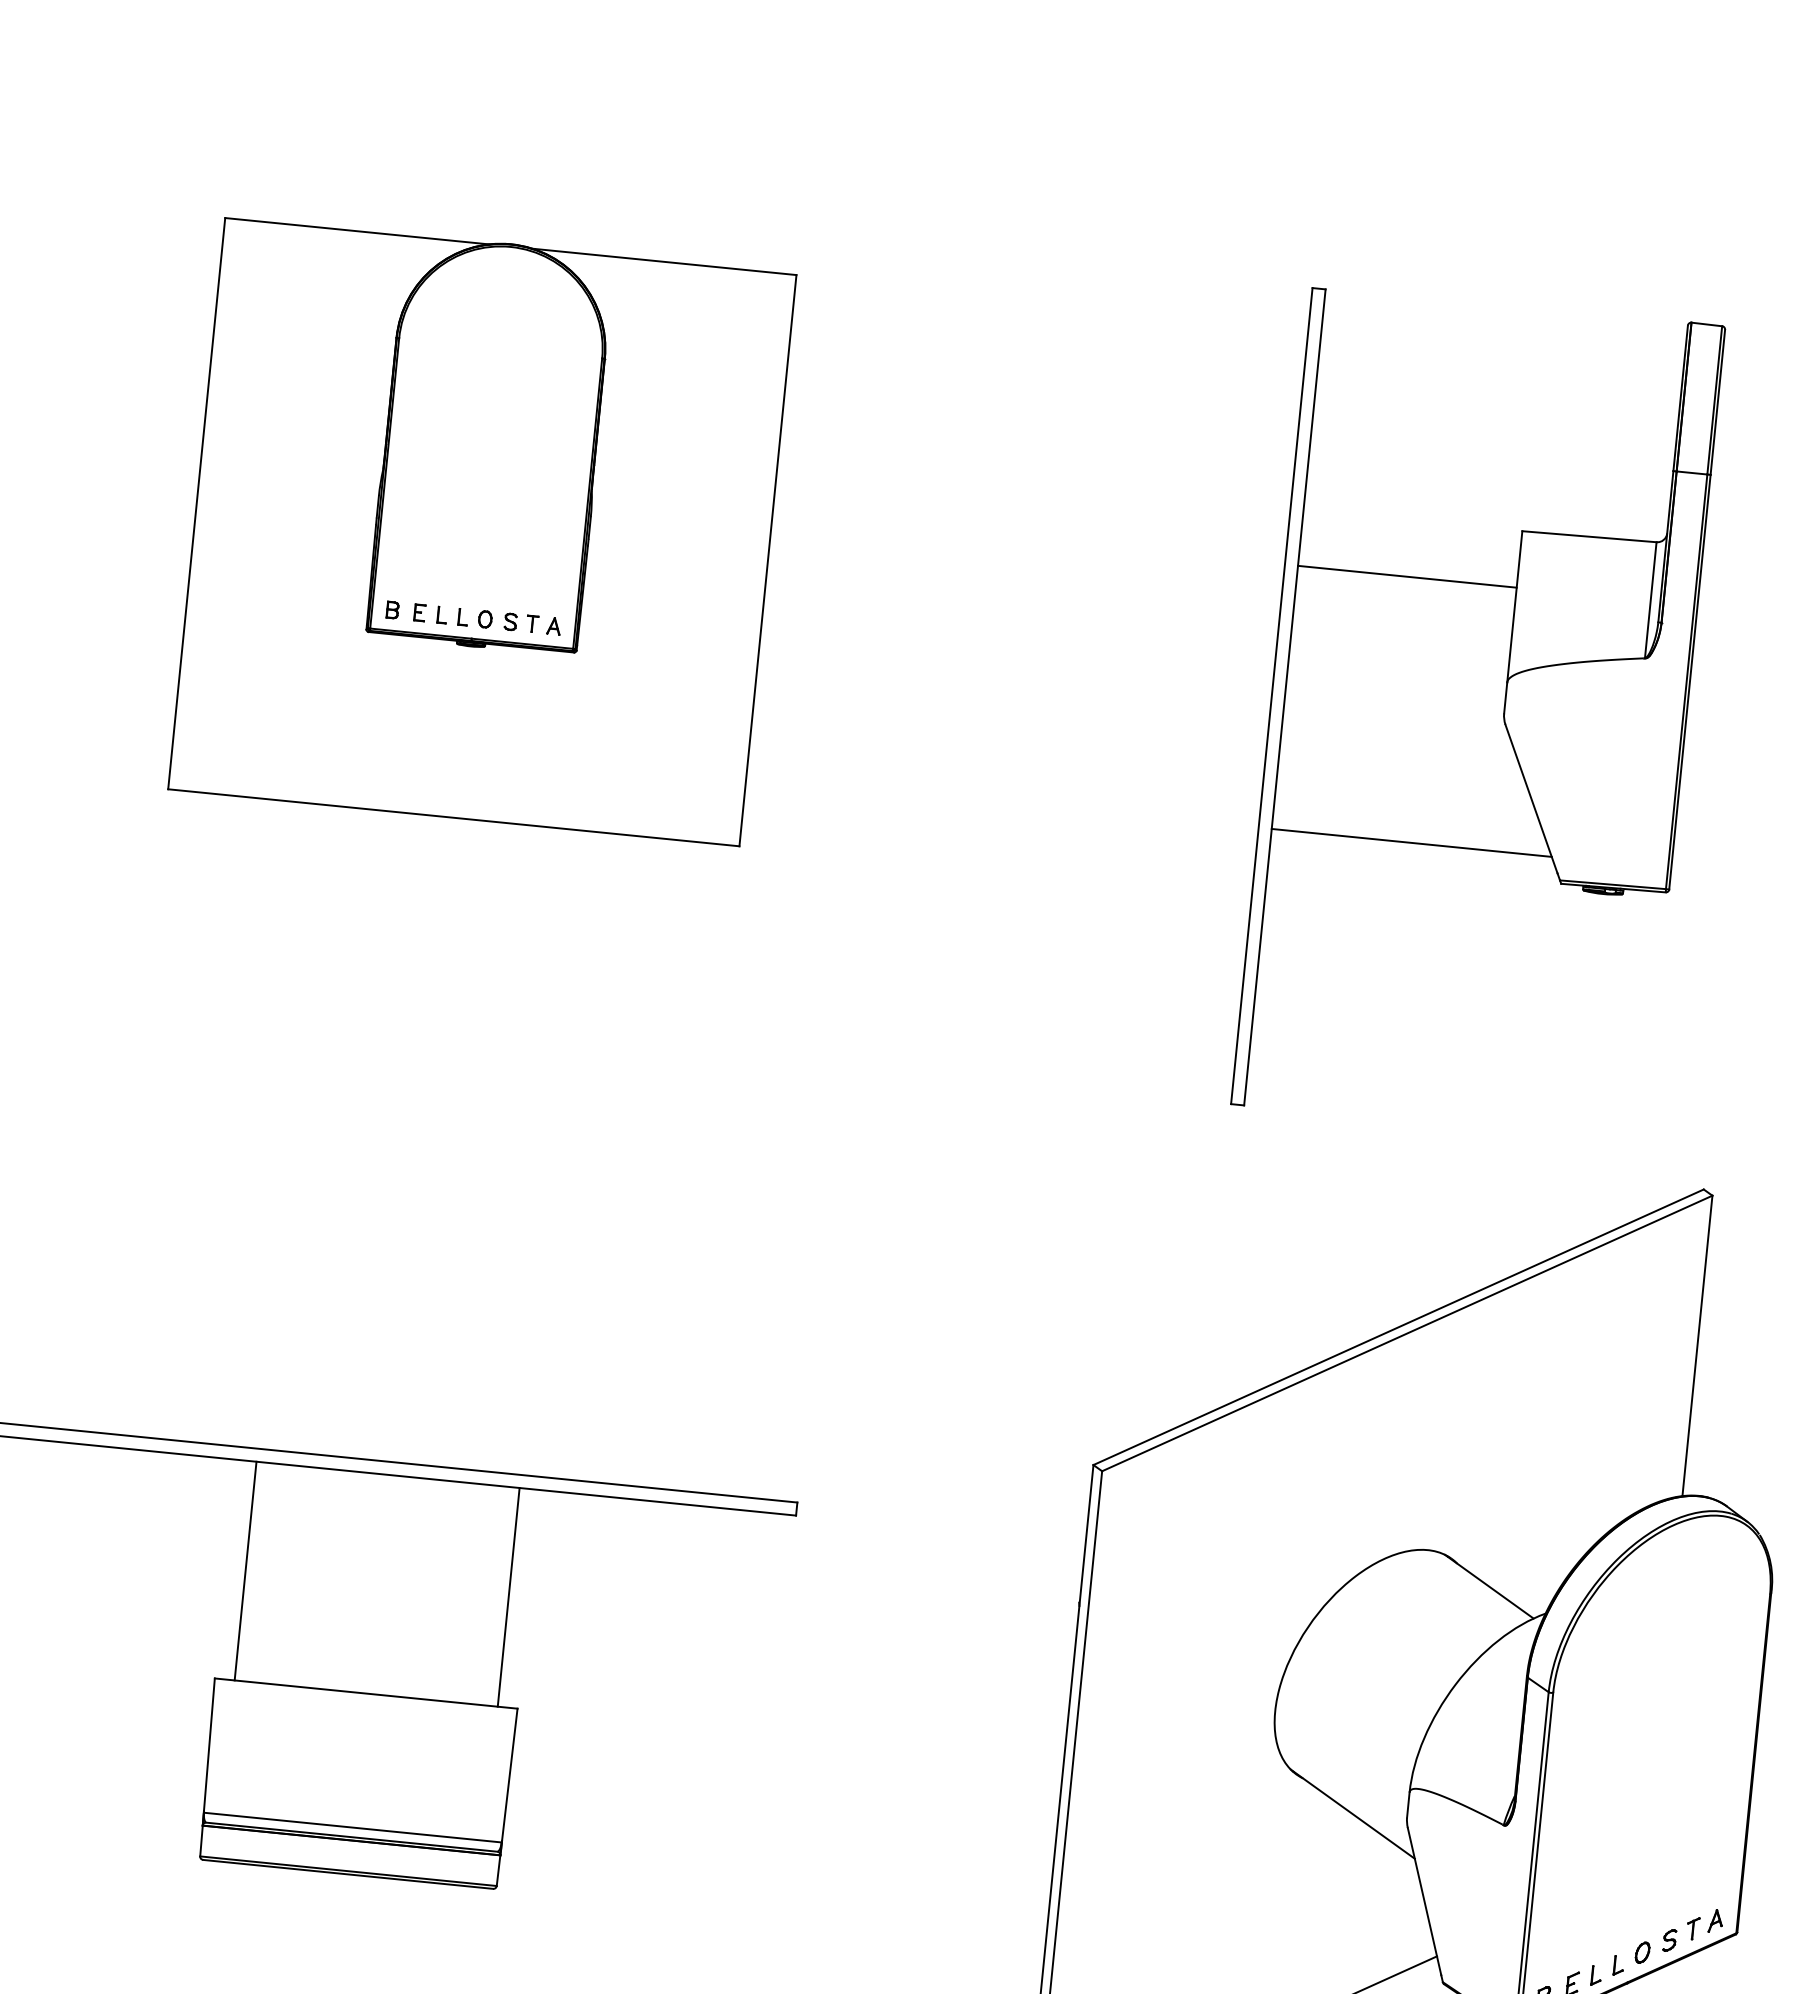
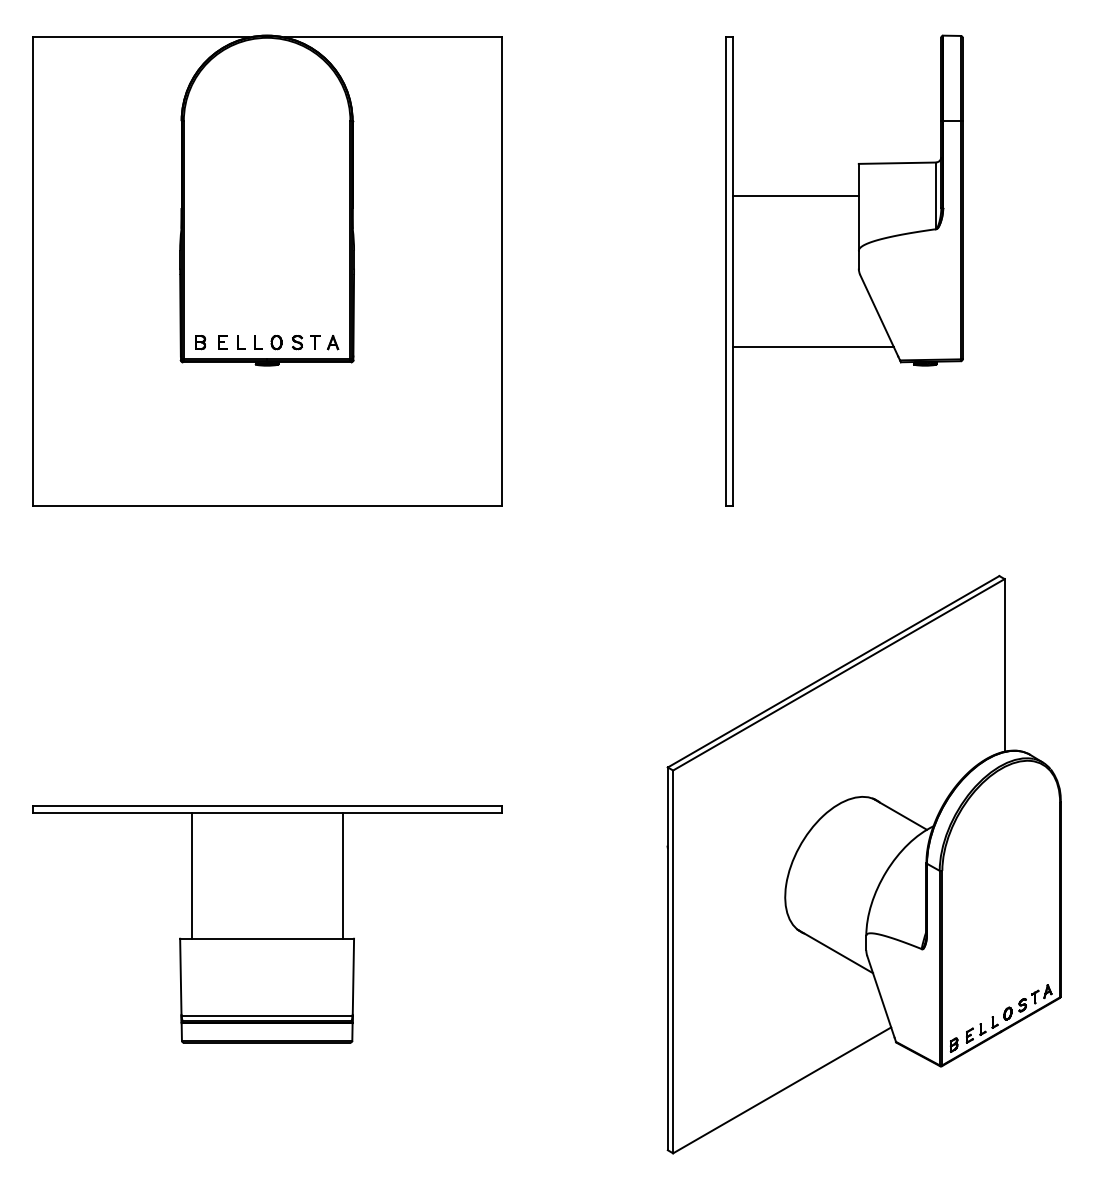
part: (482, 530) -> (267, 270), size x1.43
part: (1478, 714) -> (844, 270), moved

